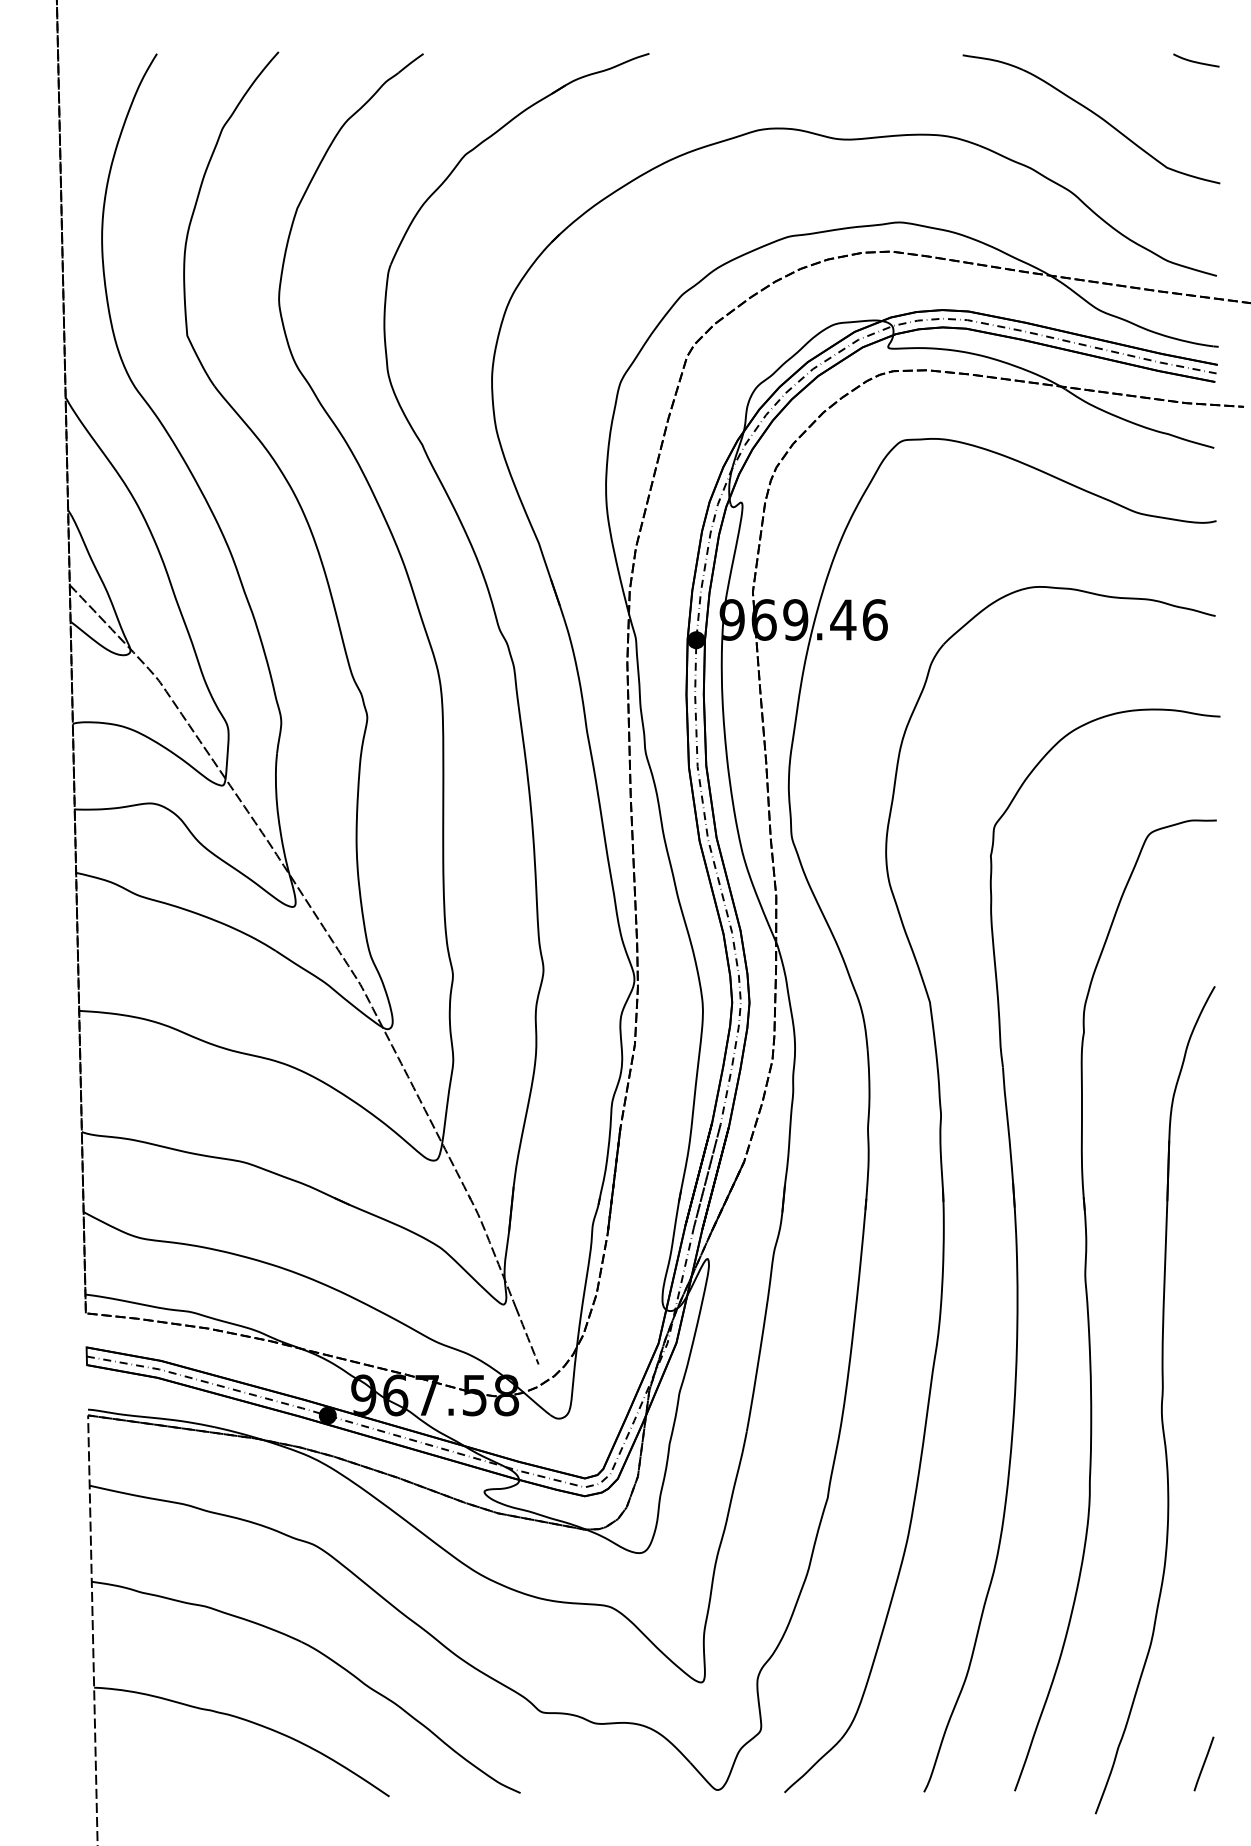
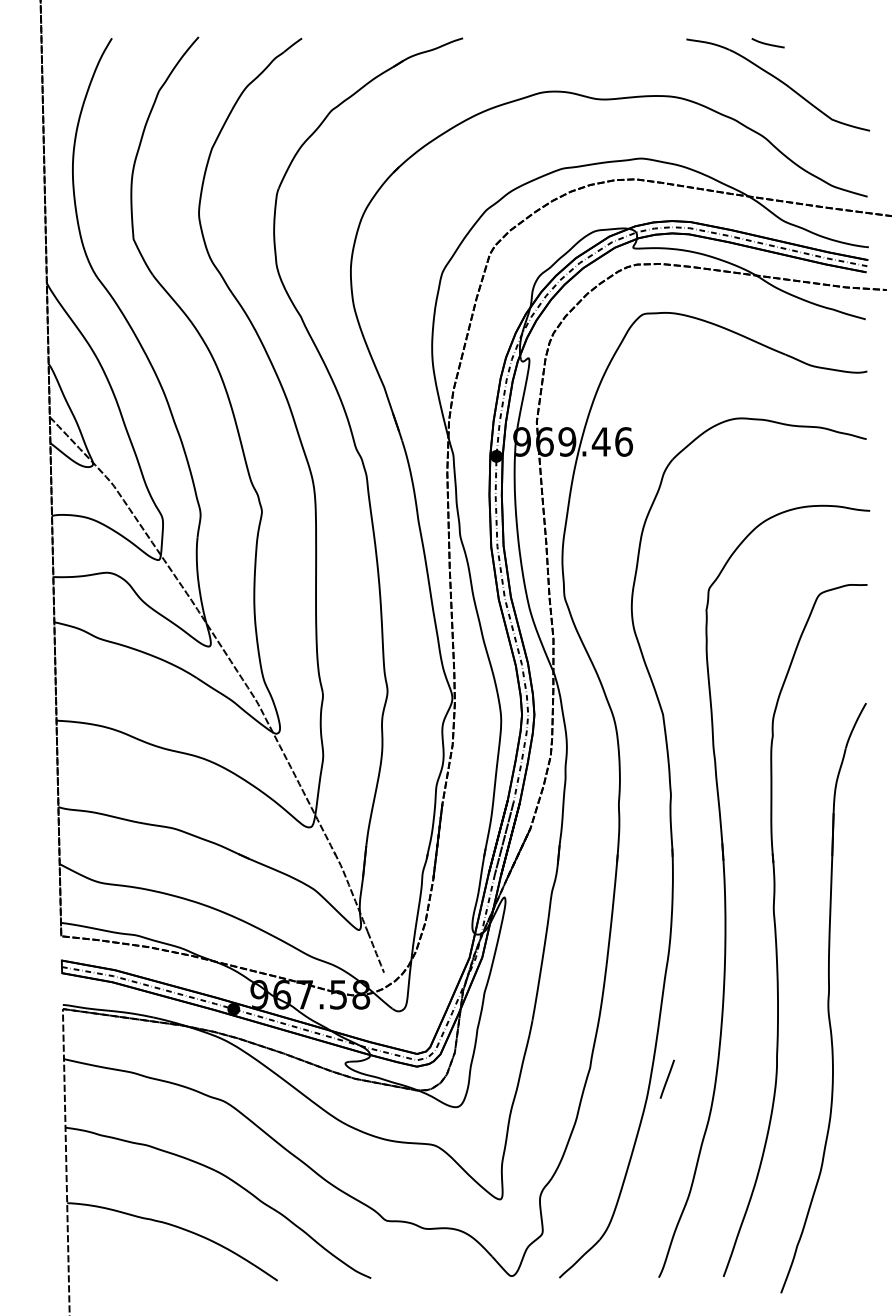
curve: (1196, 61) -> (768, 43), moved
line: (1203, 1763) -> (666, 1078), moved

